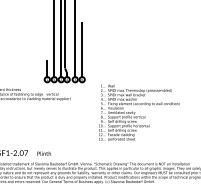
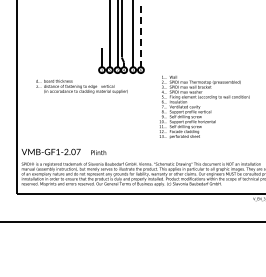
line: (81, 47) -> (140, 34), solid -> dashed

